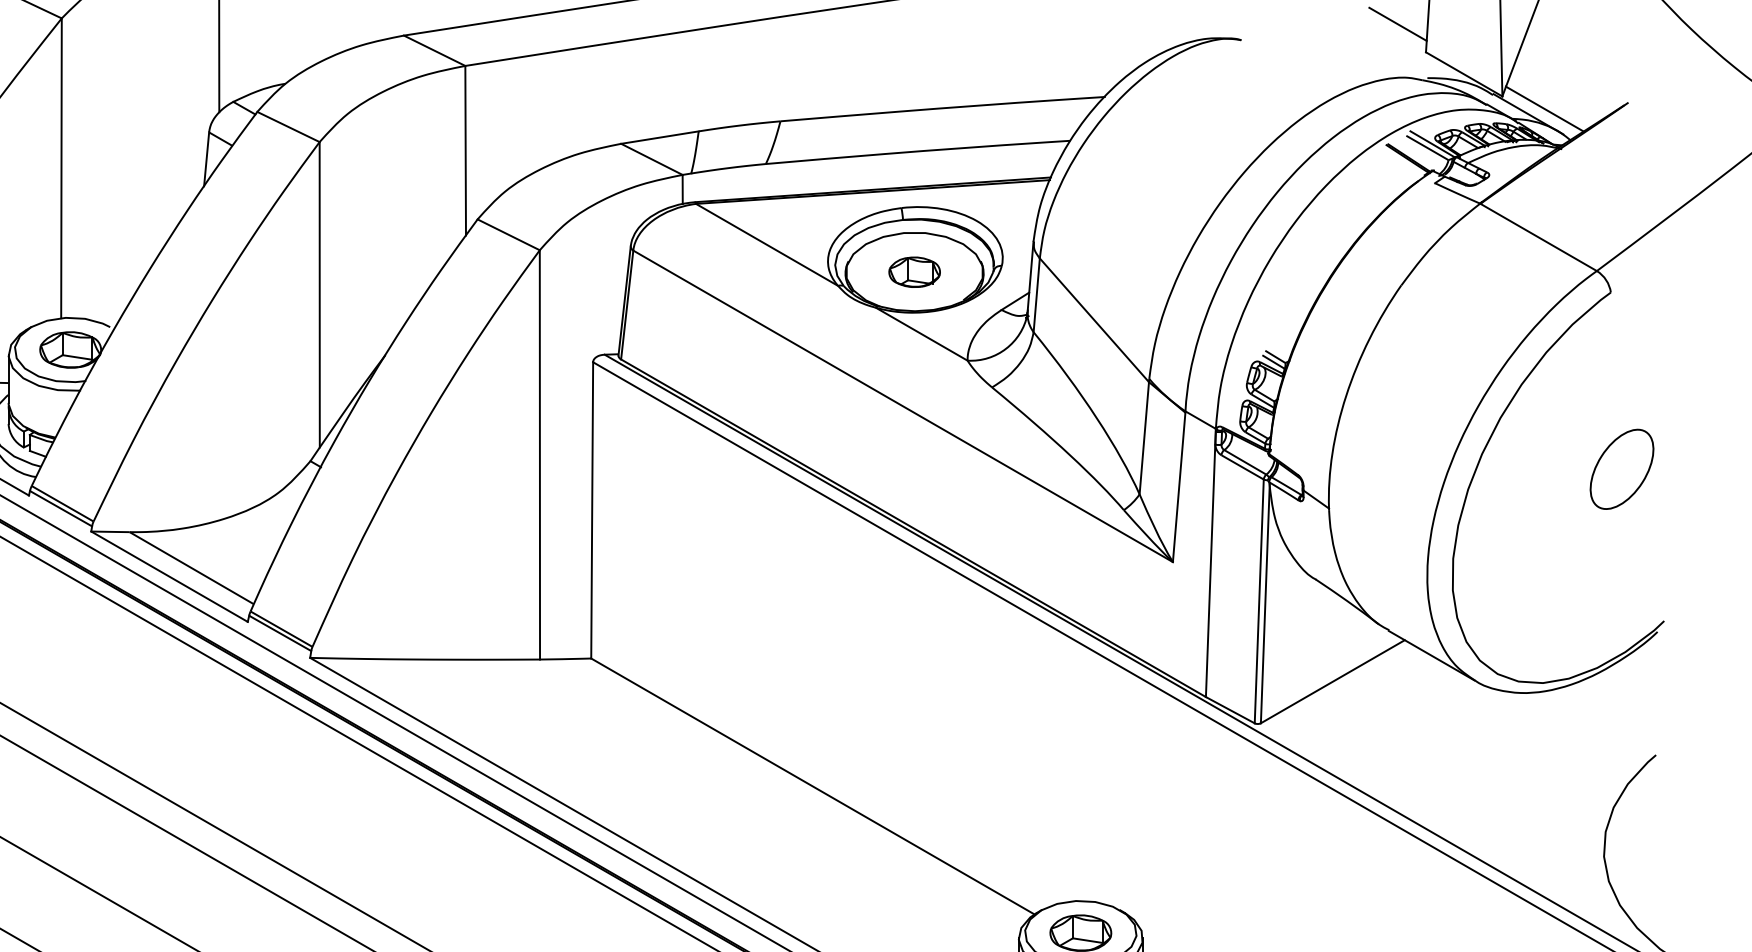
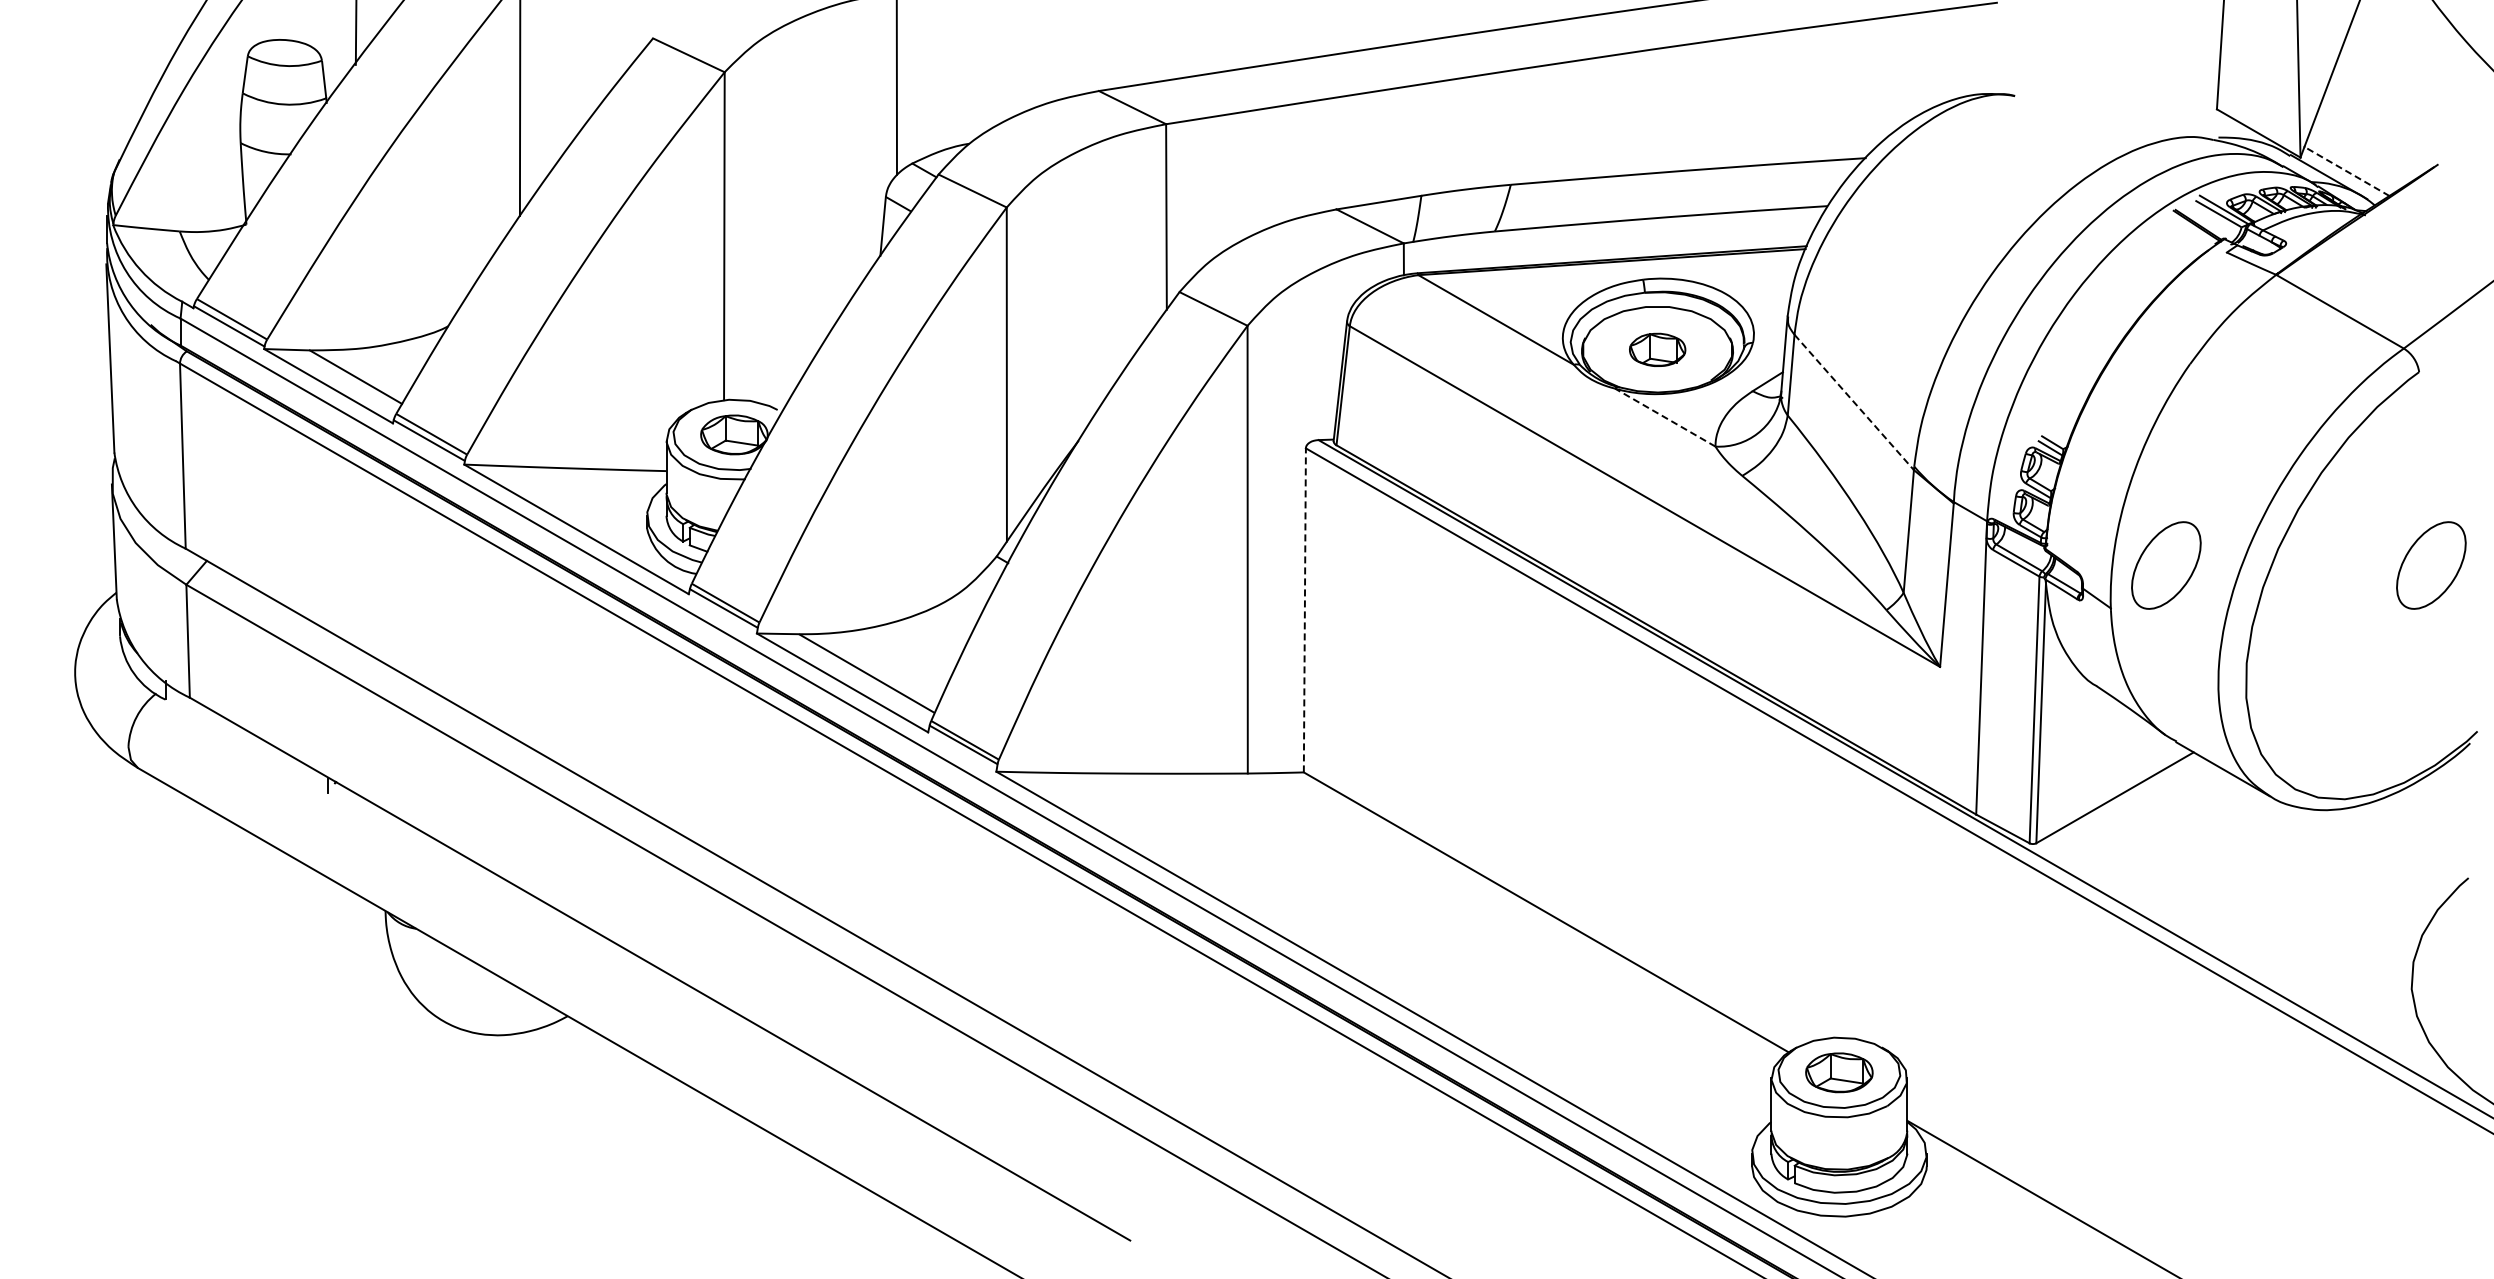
line: (1398, 24) -> (2186, 78), removed
line: (1544, 109) -> (2346, 171), solid -> dashed
line: (1094, 320) -> (1854, 402), solid -> dashed
line: (921, 334) -> (1665, 417), solid -> dashed
part: (1379, 469) -> (2166, 565), added
line: (591, 509) -> (1304, 609), solid -> dashed

